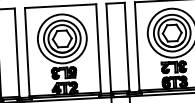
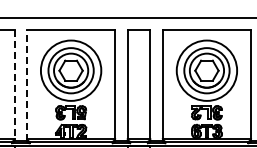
line: (27, 51) -> (27, 84), solid -> dashed
line: (17, 53) -> (14, 85), solid -> dashed

